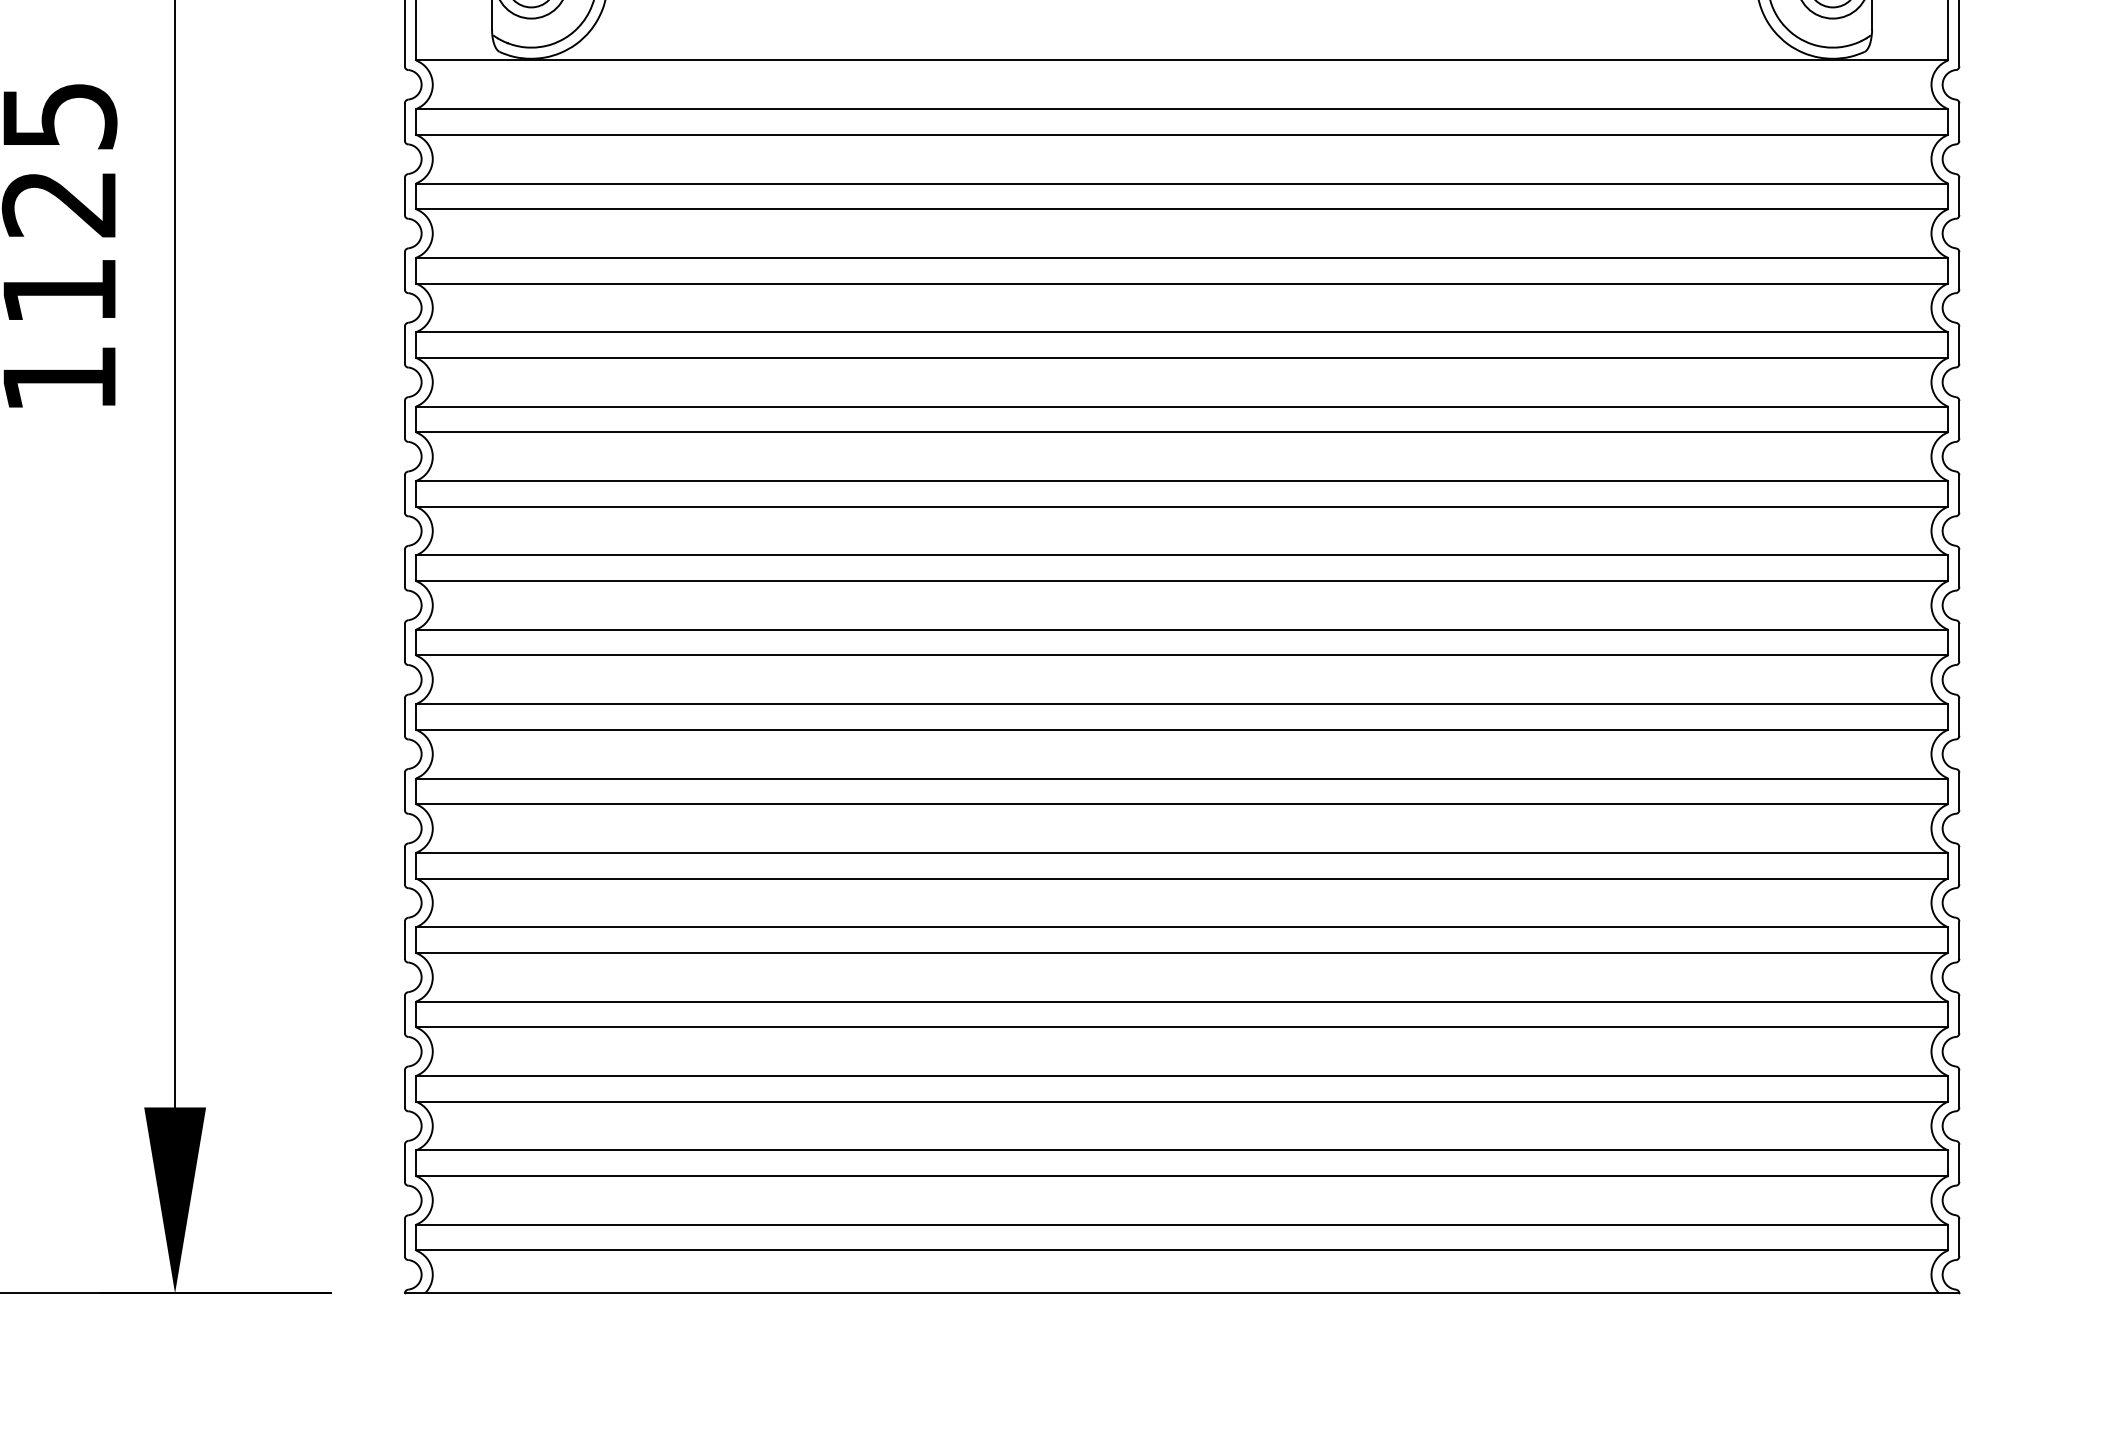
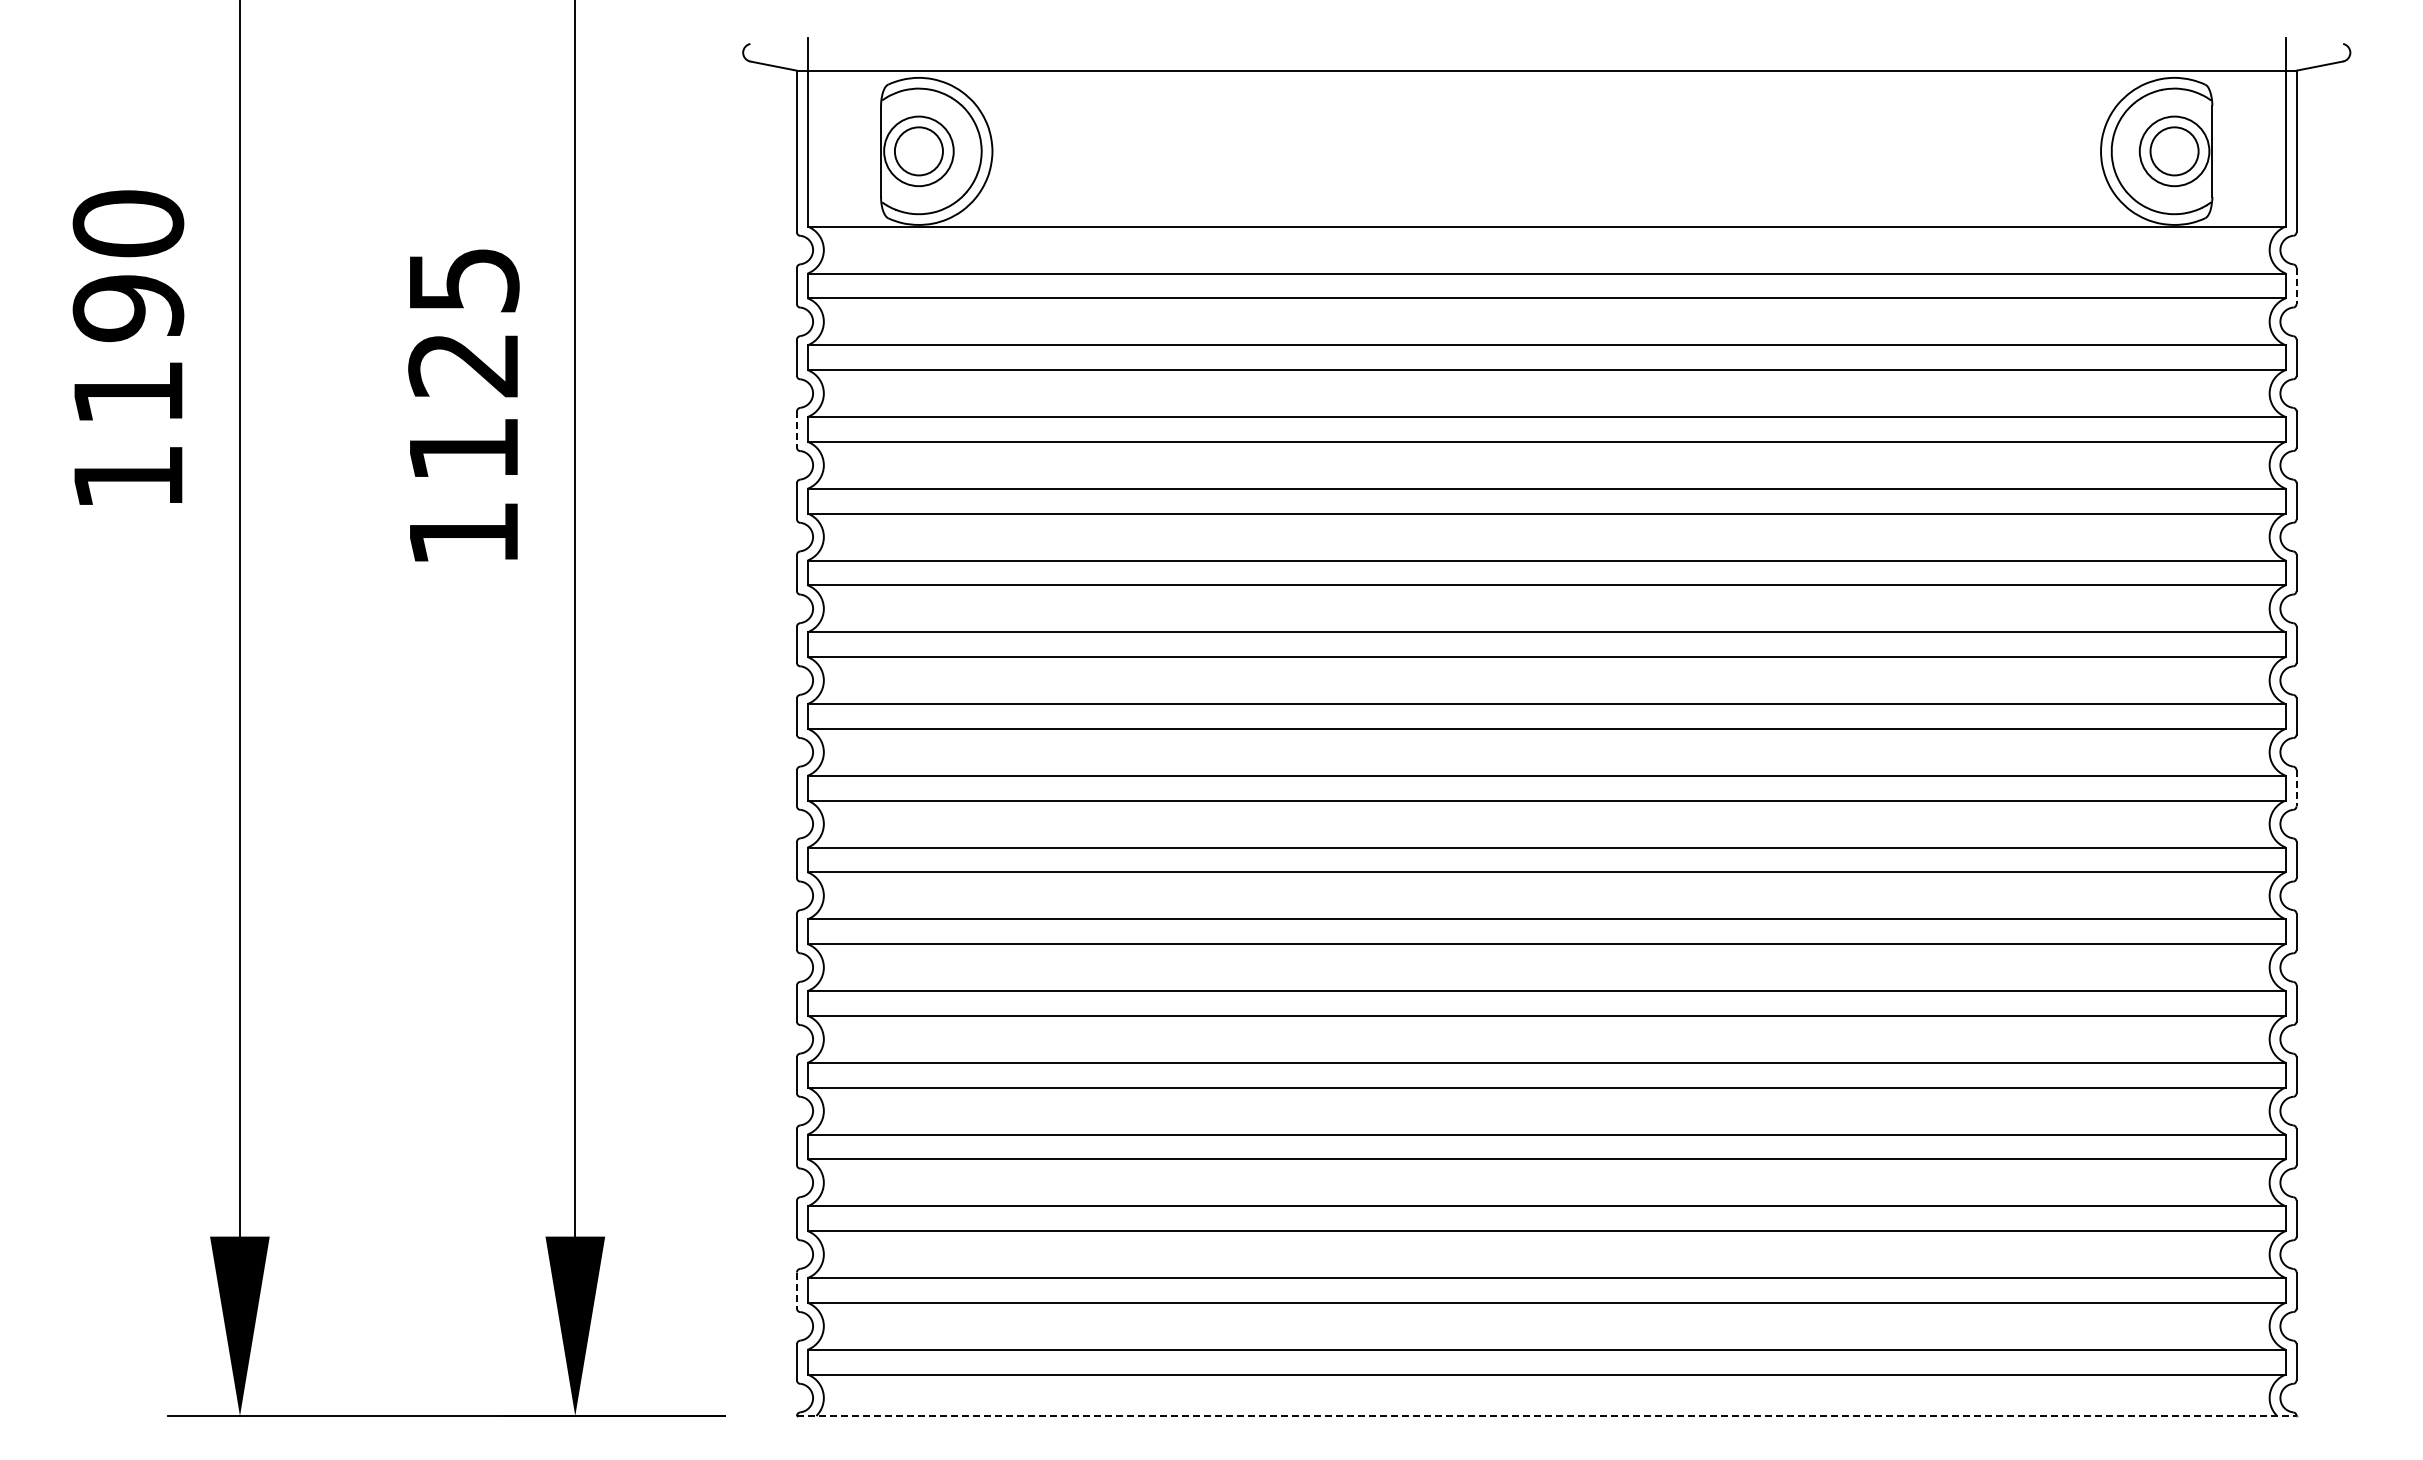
line: (1959, 122) -> (2296, 286), solid -> dashed
line: (404, 271) -> (796, 430), solid -> dashed
line: (1959, 642) -> (2296, 788), solid -> dashed
line: (404, 1164) -> (796, 1291), solid -> dashed
line: (1181, 1293) -> (1546, 1416), solid -> dashed

